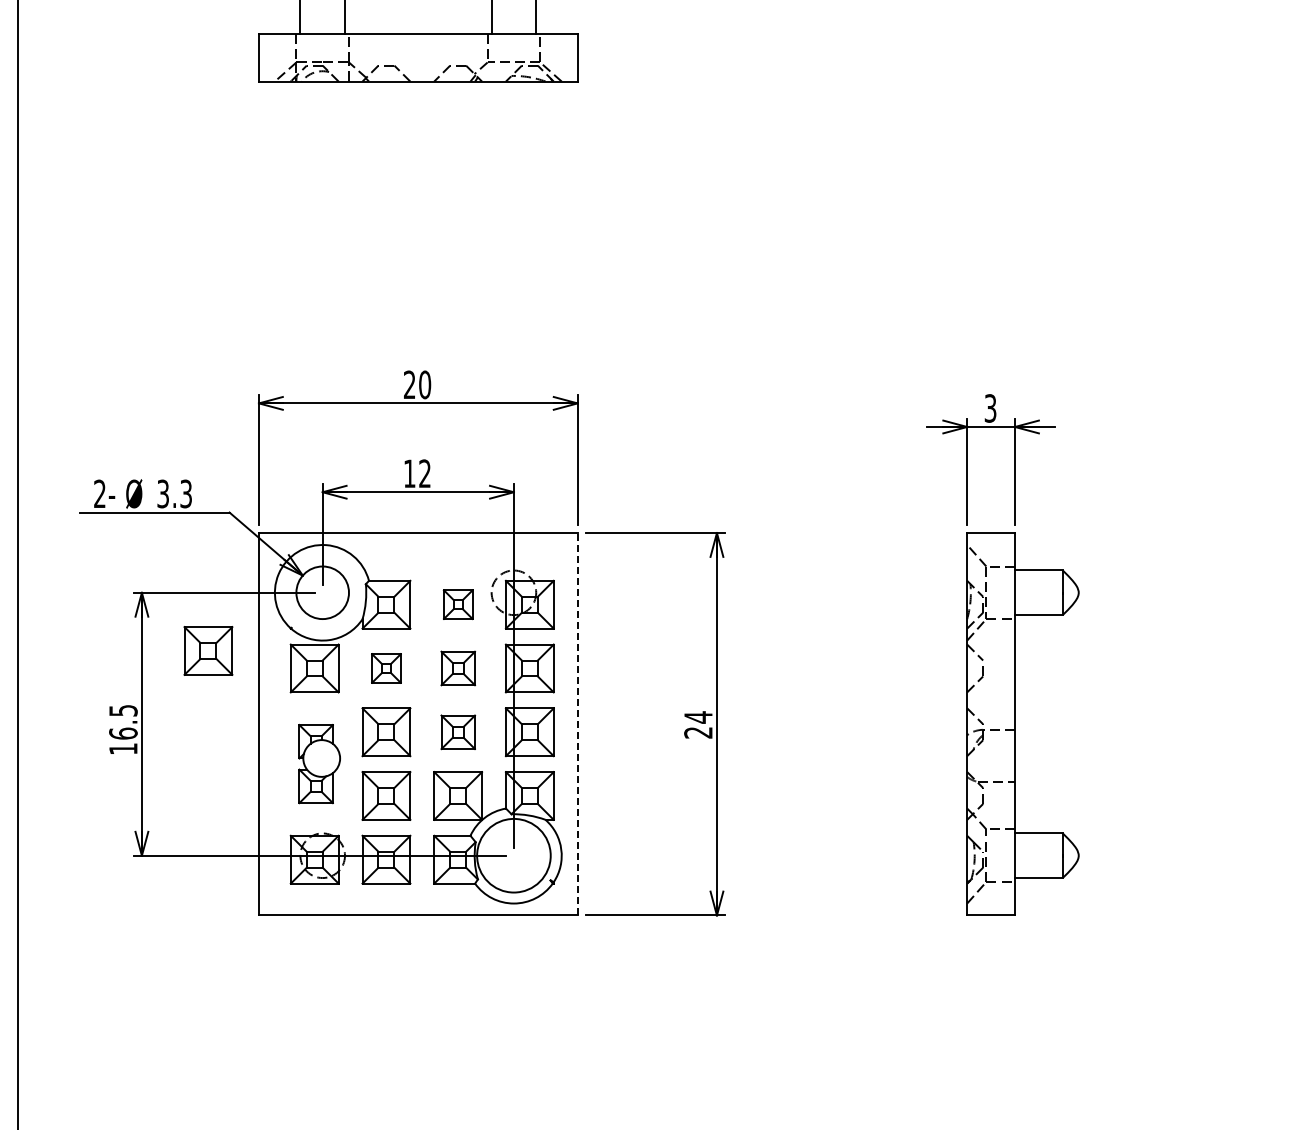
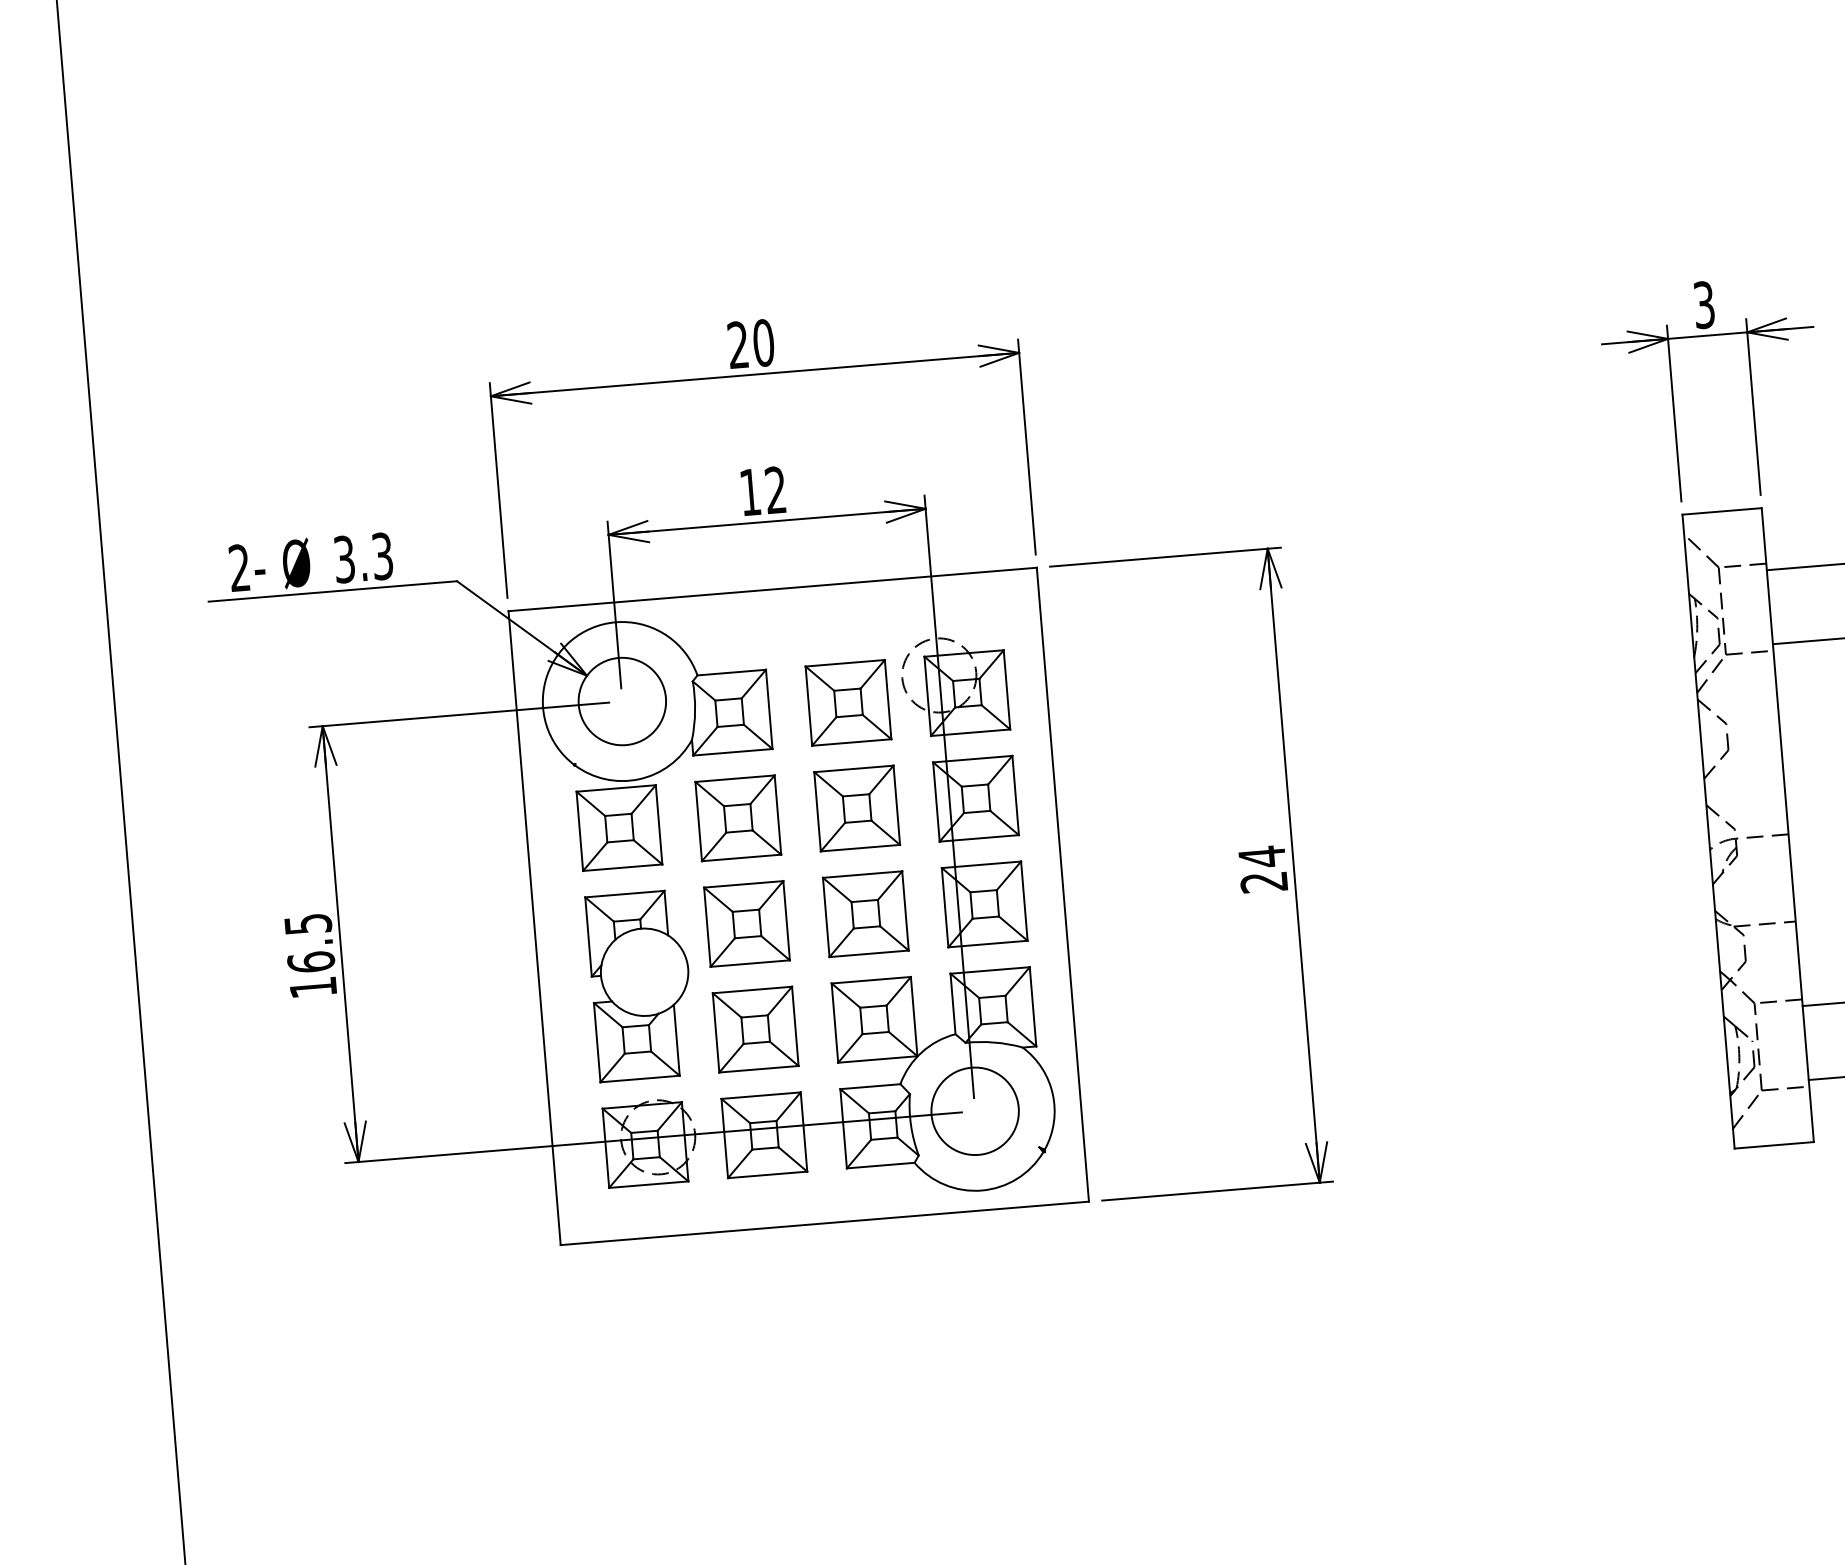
part: (458, 604) -> (849, 702), size x1.67
part: (208, 650) -> (440, 812), removed
part: (386, 668) -> (738, 818), size x1.67
part: (458, 668) -> (857, 808), size x1.43
line: (577, 723) -> (1062, 883), dashed -> solid
part: (458, 732) -> (866, 914), size x1.43
part: (319, 763) -> (640, 984), size x1.43
circle: (513, 855) -> (974, 1110), size x0.71

